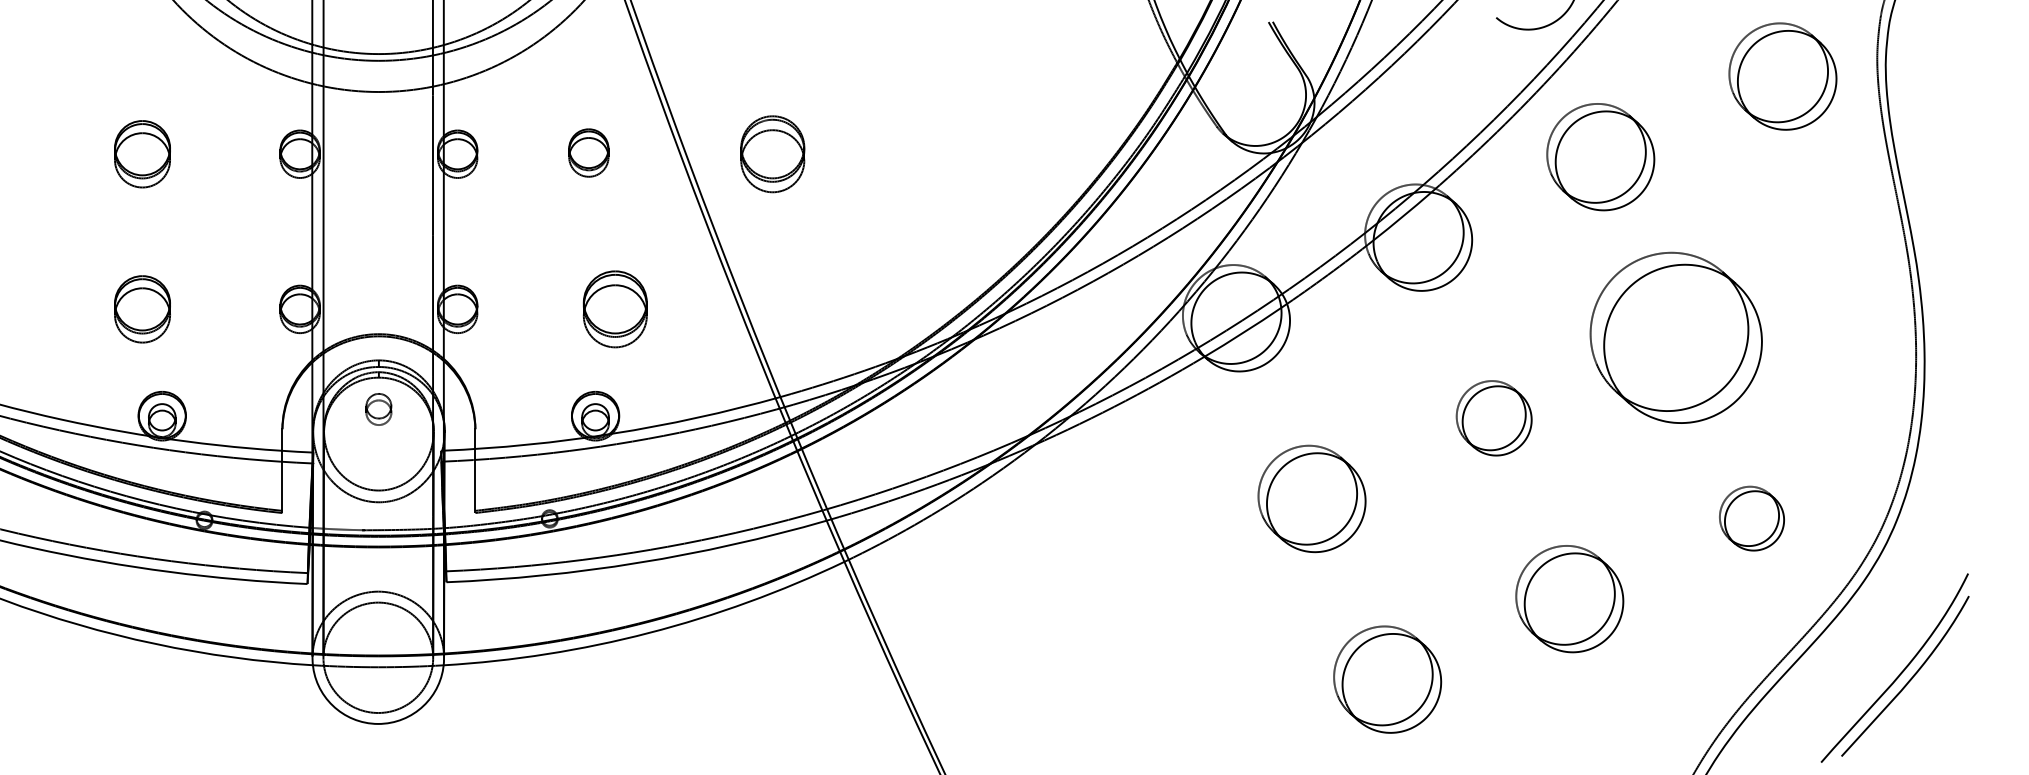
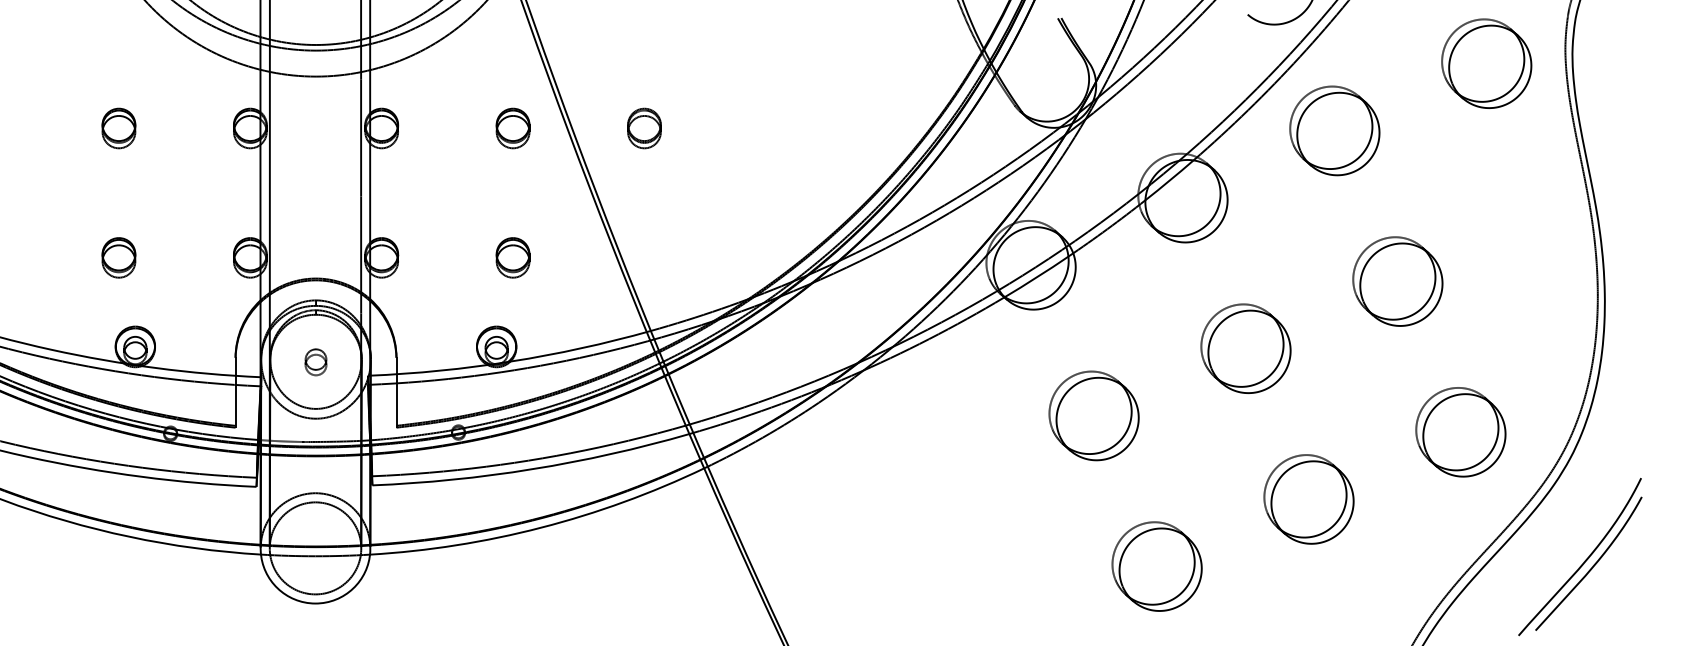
part: (588, 153) -> (512, 128), moved
part: (142, 154) -> (118, 128), size x0.71
part: (772, 154) -> (644, 128), size x0.62
part: (142, 308) -> (118, 257), size x0.71
part: (614, 308) -> (512, 257), size x0.62
part: (1675, 337) -> (1397, 281), size x0.62
part: (378, 409) -> (315, 362), moved
part: (1493, 418) -> (1245, 348), size x1.43
part: (1751, 518) -> (1460, 432), size x1.67

